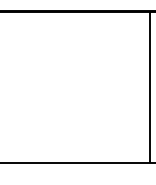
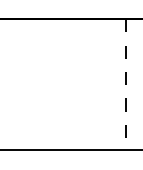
line: (150, 88) -> (126, 85), solid -> dashed

